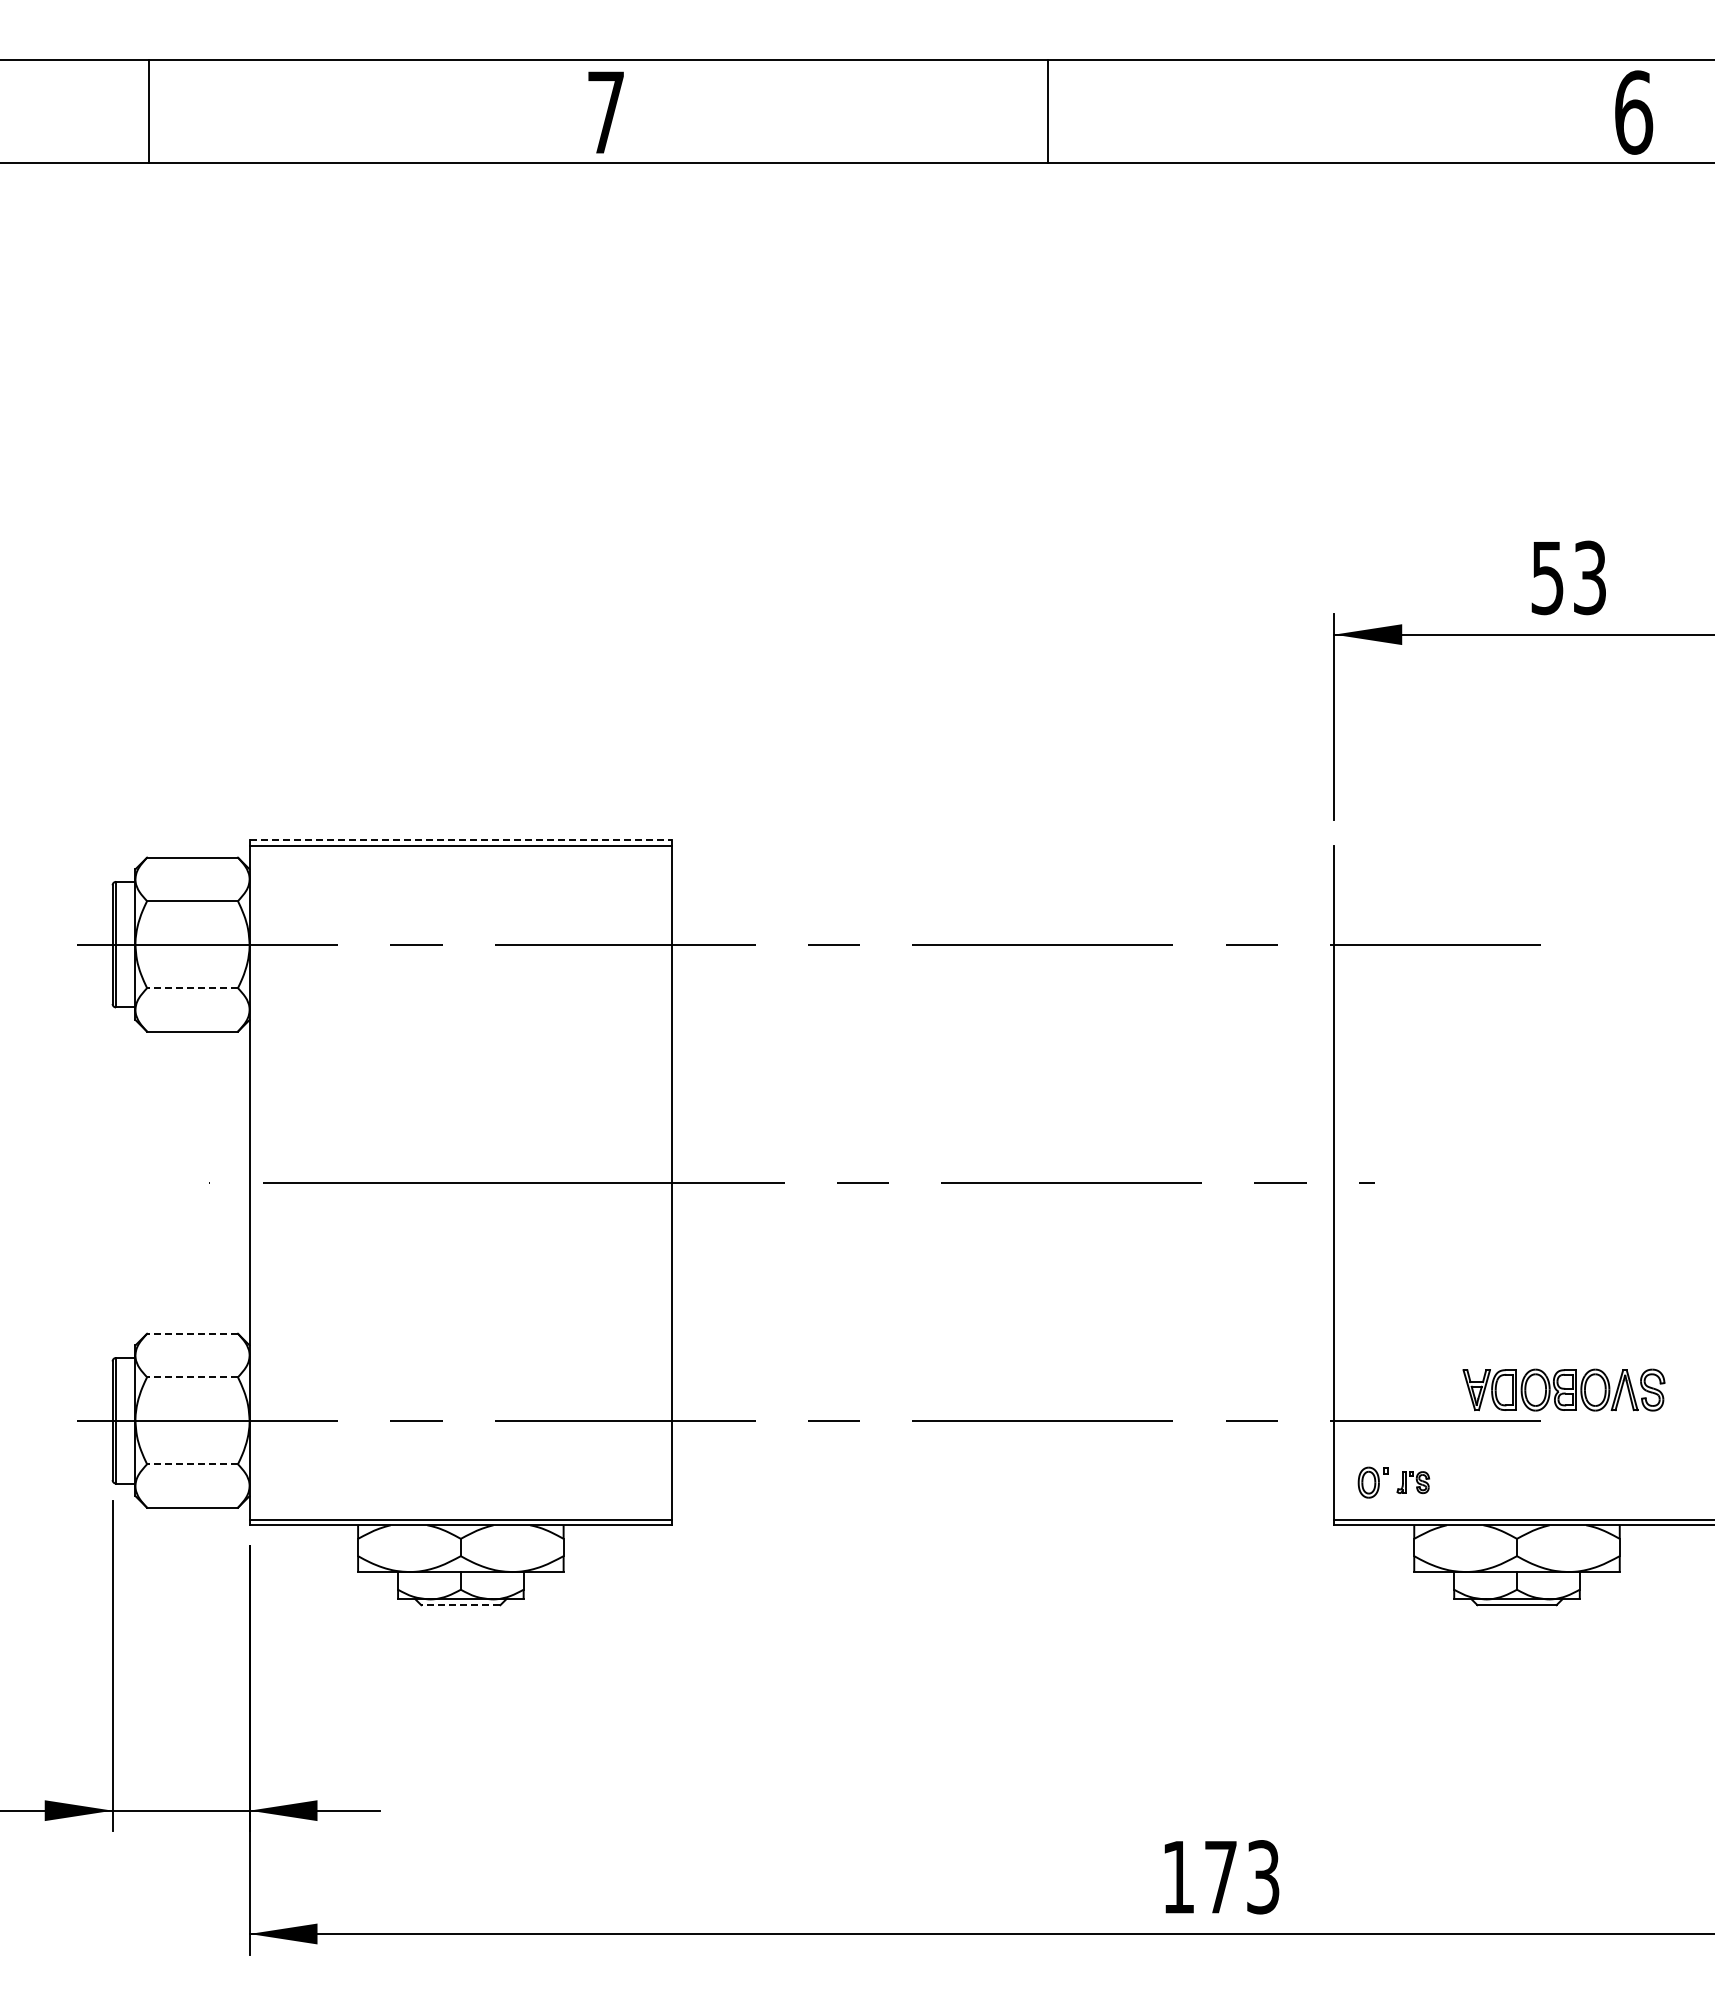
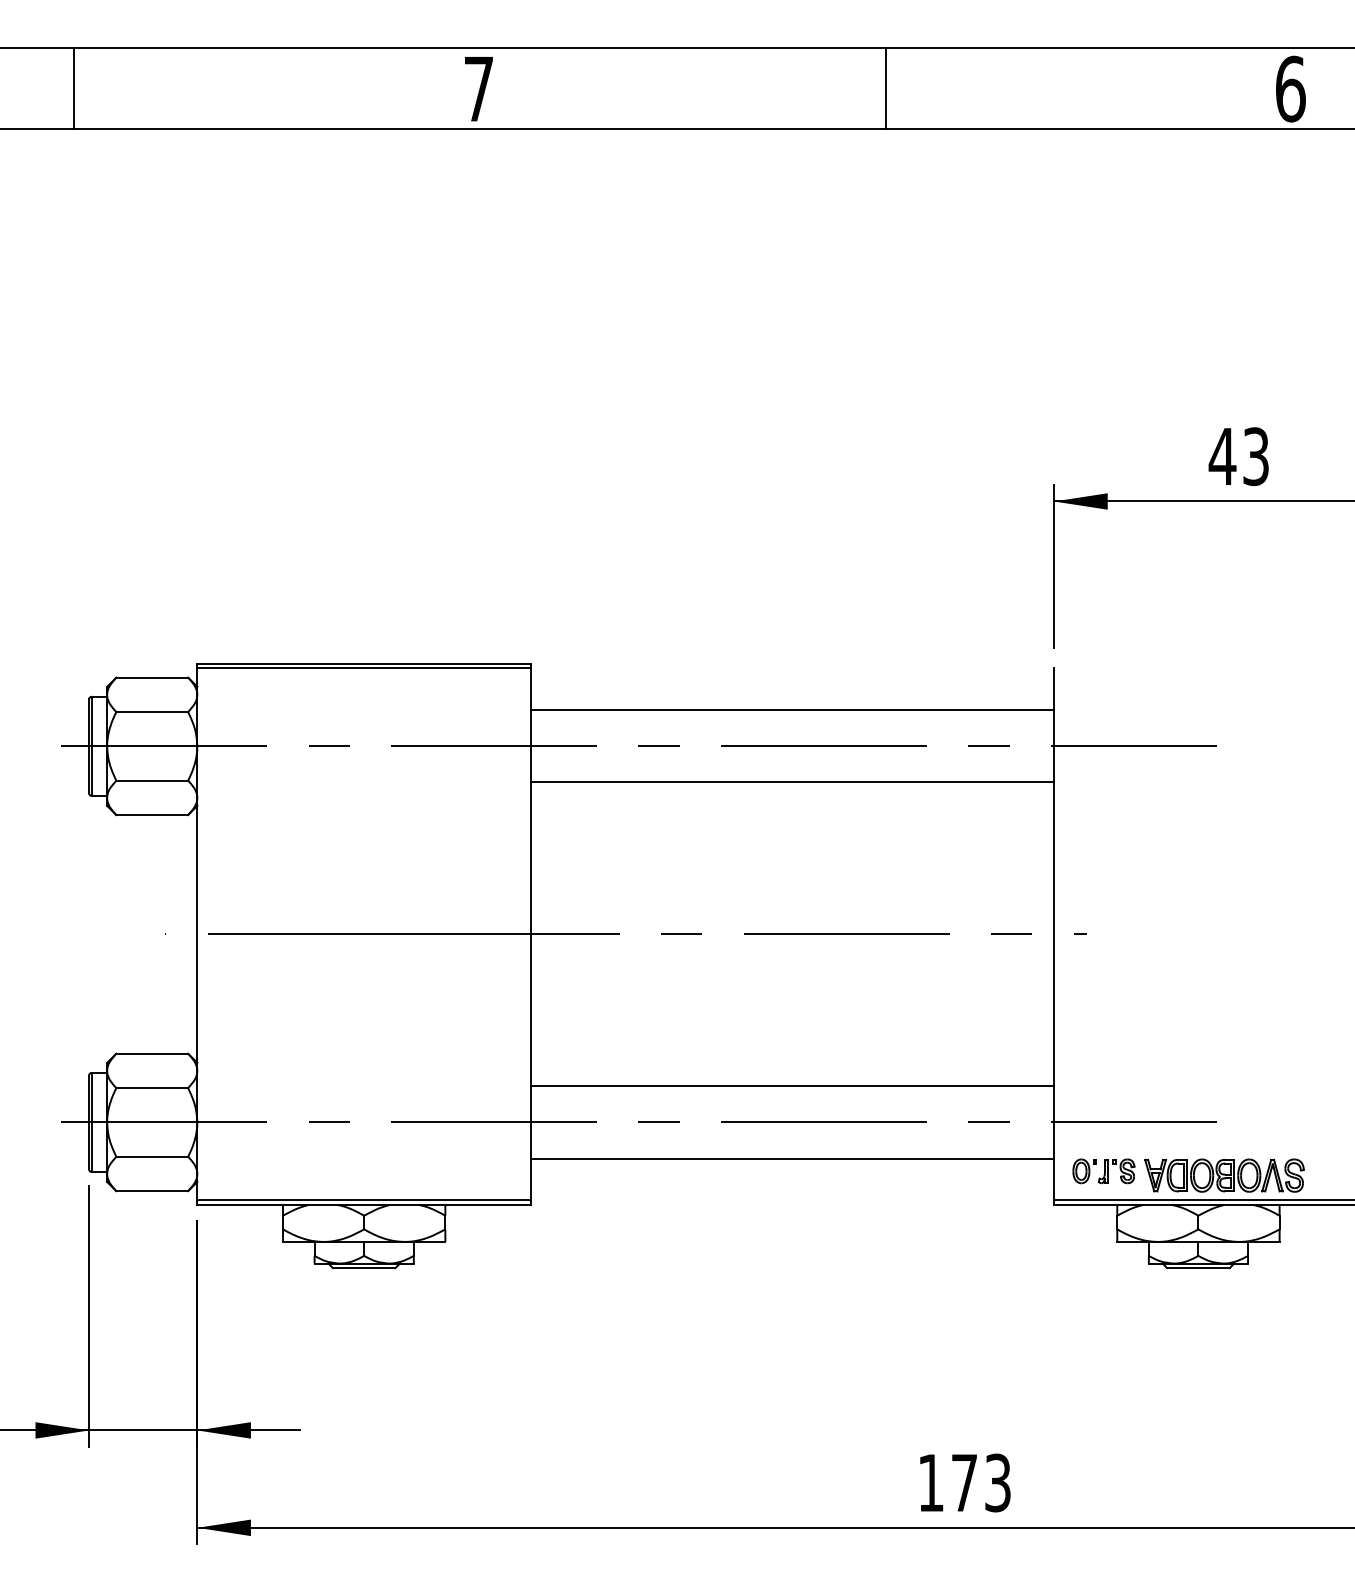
line: (149, 111) -> (74, 88), moved
line: (1047, 111) -> (885, 88), moved
text: (1547, 578) -> (1222, 457), 53 -> 43
line: (461, 840) -> (364, 664), dashed -> solid
line: (1003, 898) -> (792, 709), added
line: (192, 988) -> (152, 780), dashed -> solid
line: (1003, 990) -> (792, 782), added
line: (192, 1333) -> (152, 1053), dashed -> solid
line: (1003, 1375) -> (792, 1086), added
line: (192, 1377) -> (152, 1088), dashed -> solid
part: (1563, 1389) -> (1224, 1175), moved
line: (192, 1464) -> (152, 1156), dashed -> solid
line: (1003, 1466) -> (792, 1158), added
part: (1412, 1482) -> (1115, 1171), size x1.43
line: (460, 1605) -> (363, 1268), dashed -> solid

